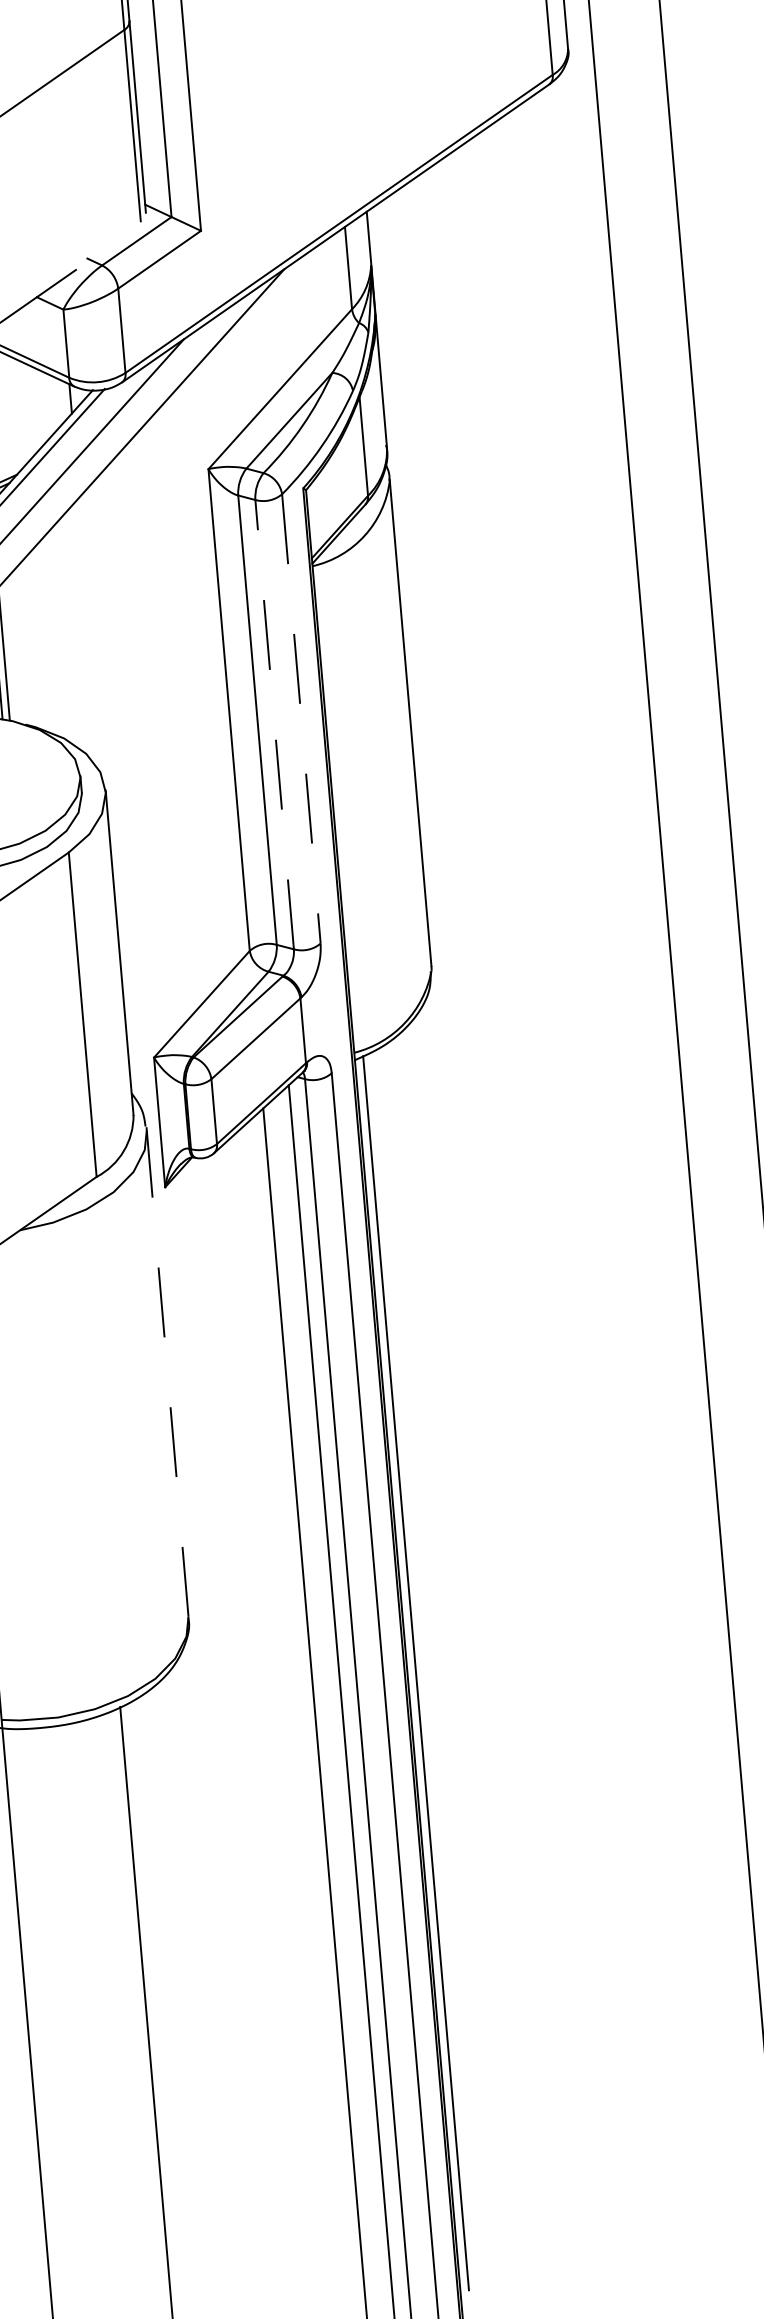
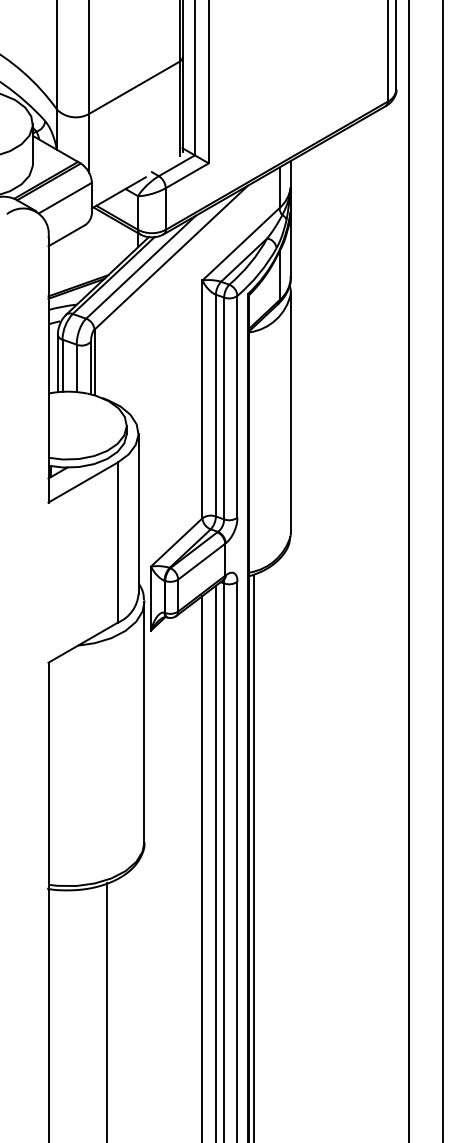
line: (301, 718) -> (237, 406), dashed -> solid
line: (275, 724) -> (224, 408), dashed -> solid
line: (167, 1372) -> (144, 721), dashed -> solid

